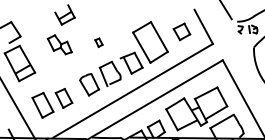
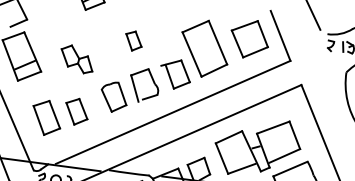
part: (181, 31) -> (249, 38), size x1.67
part: (98, 42) -> (133, 40), size x1.67
part: (59, 44) -> (76, 58), moved

